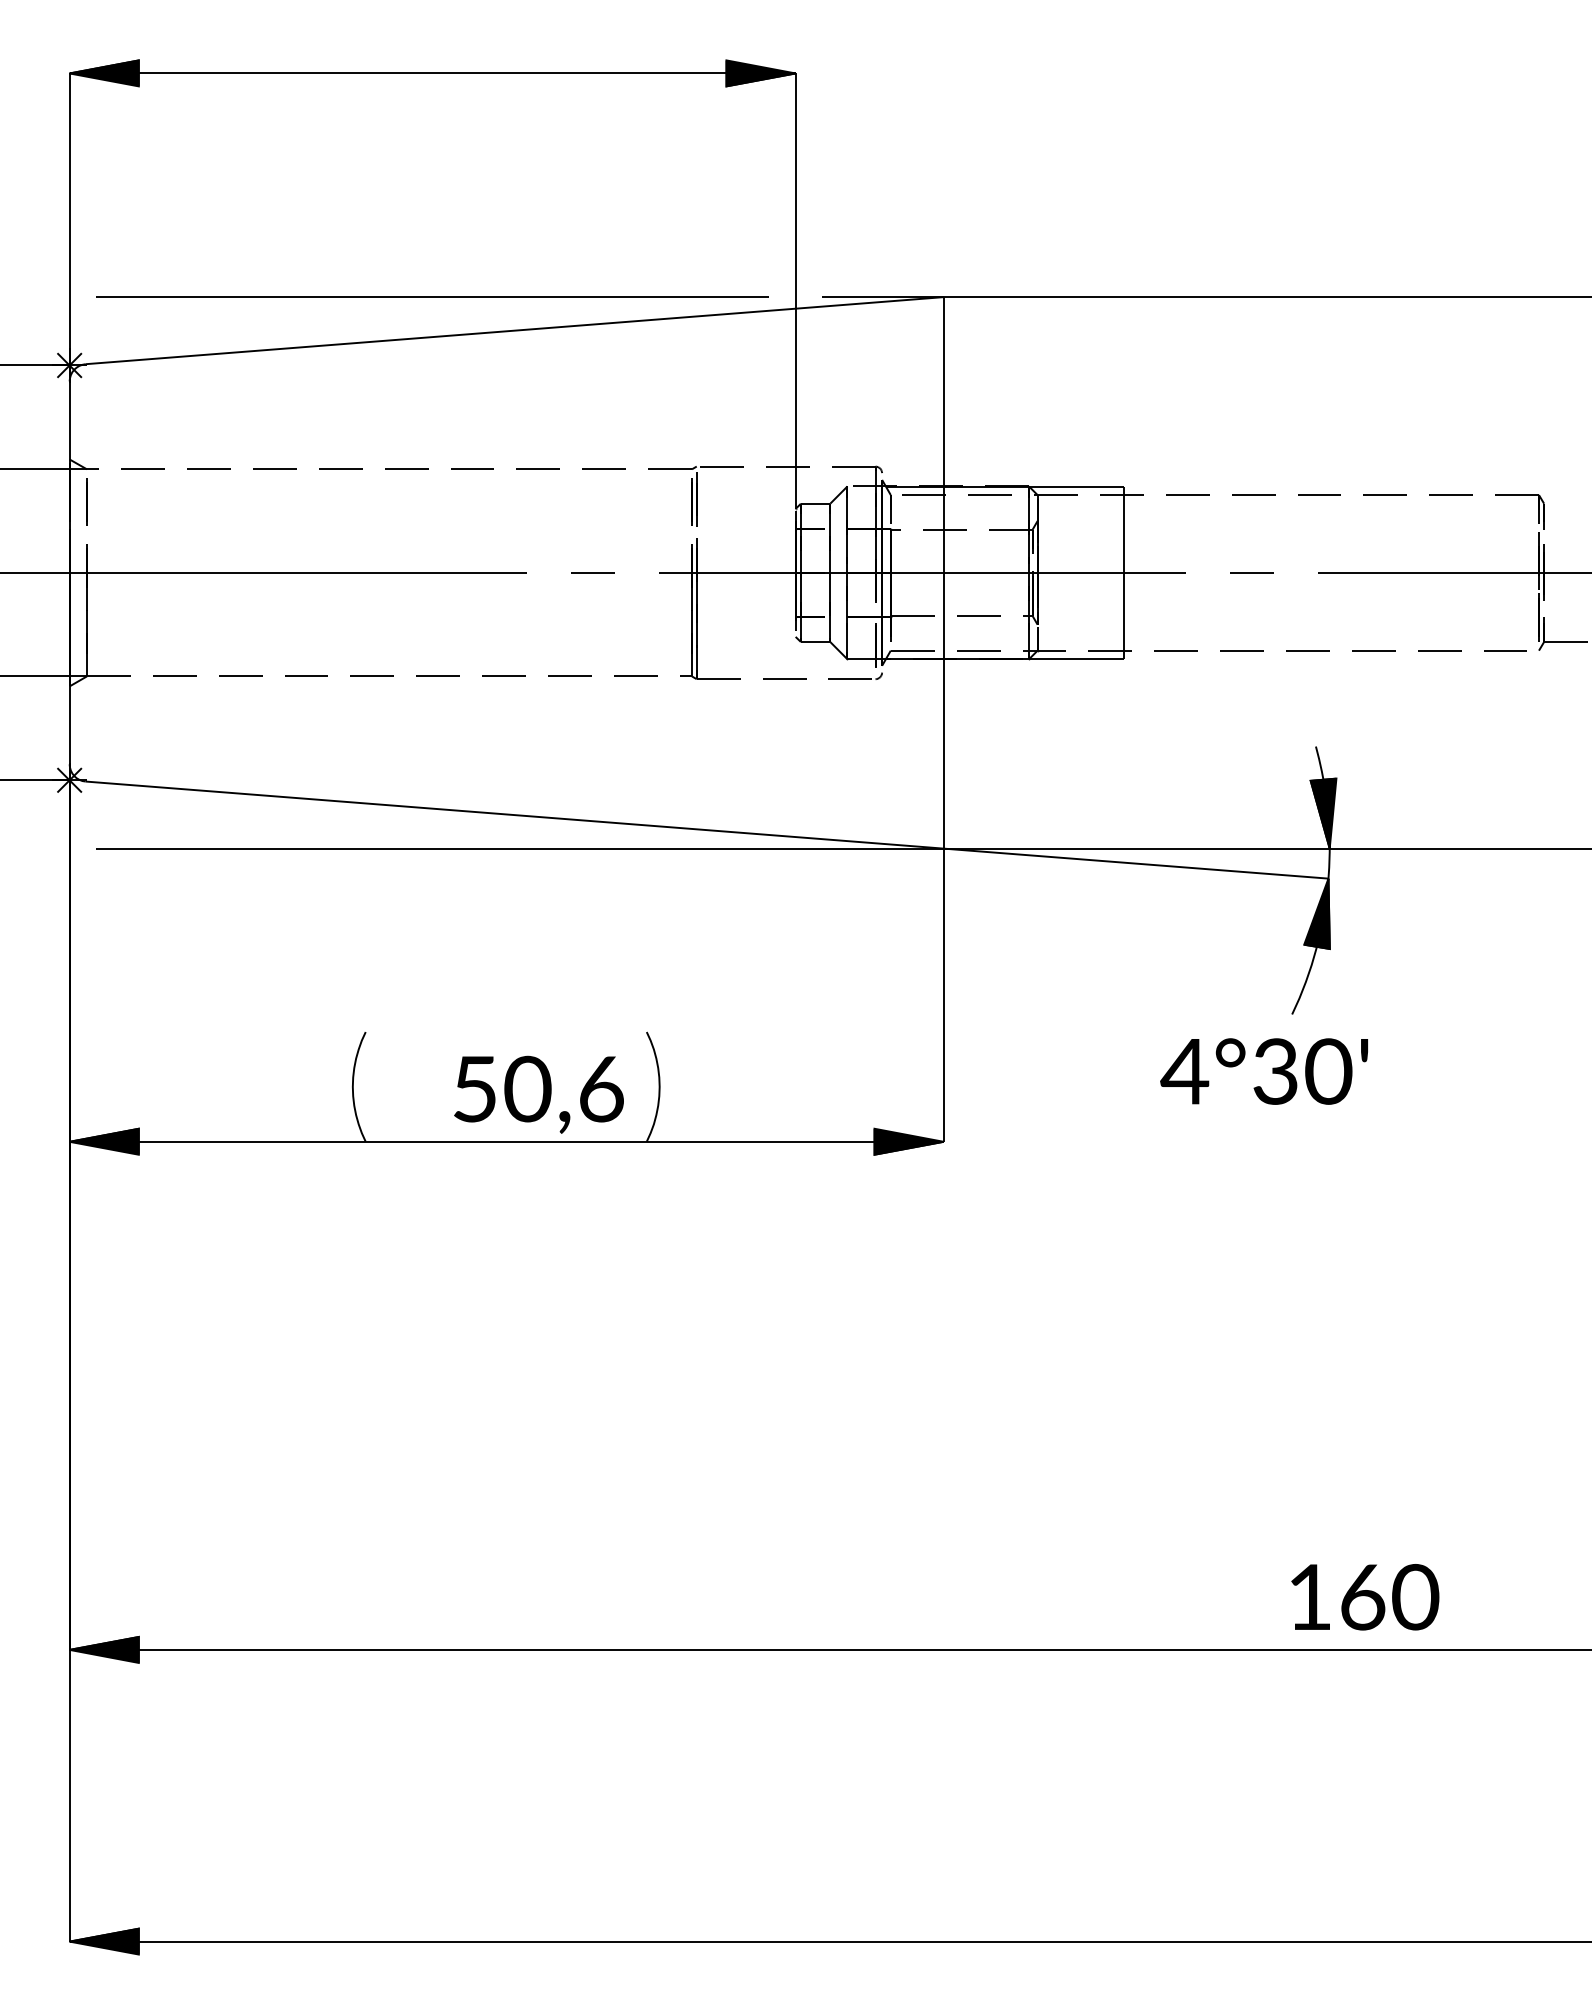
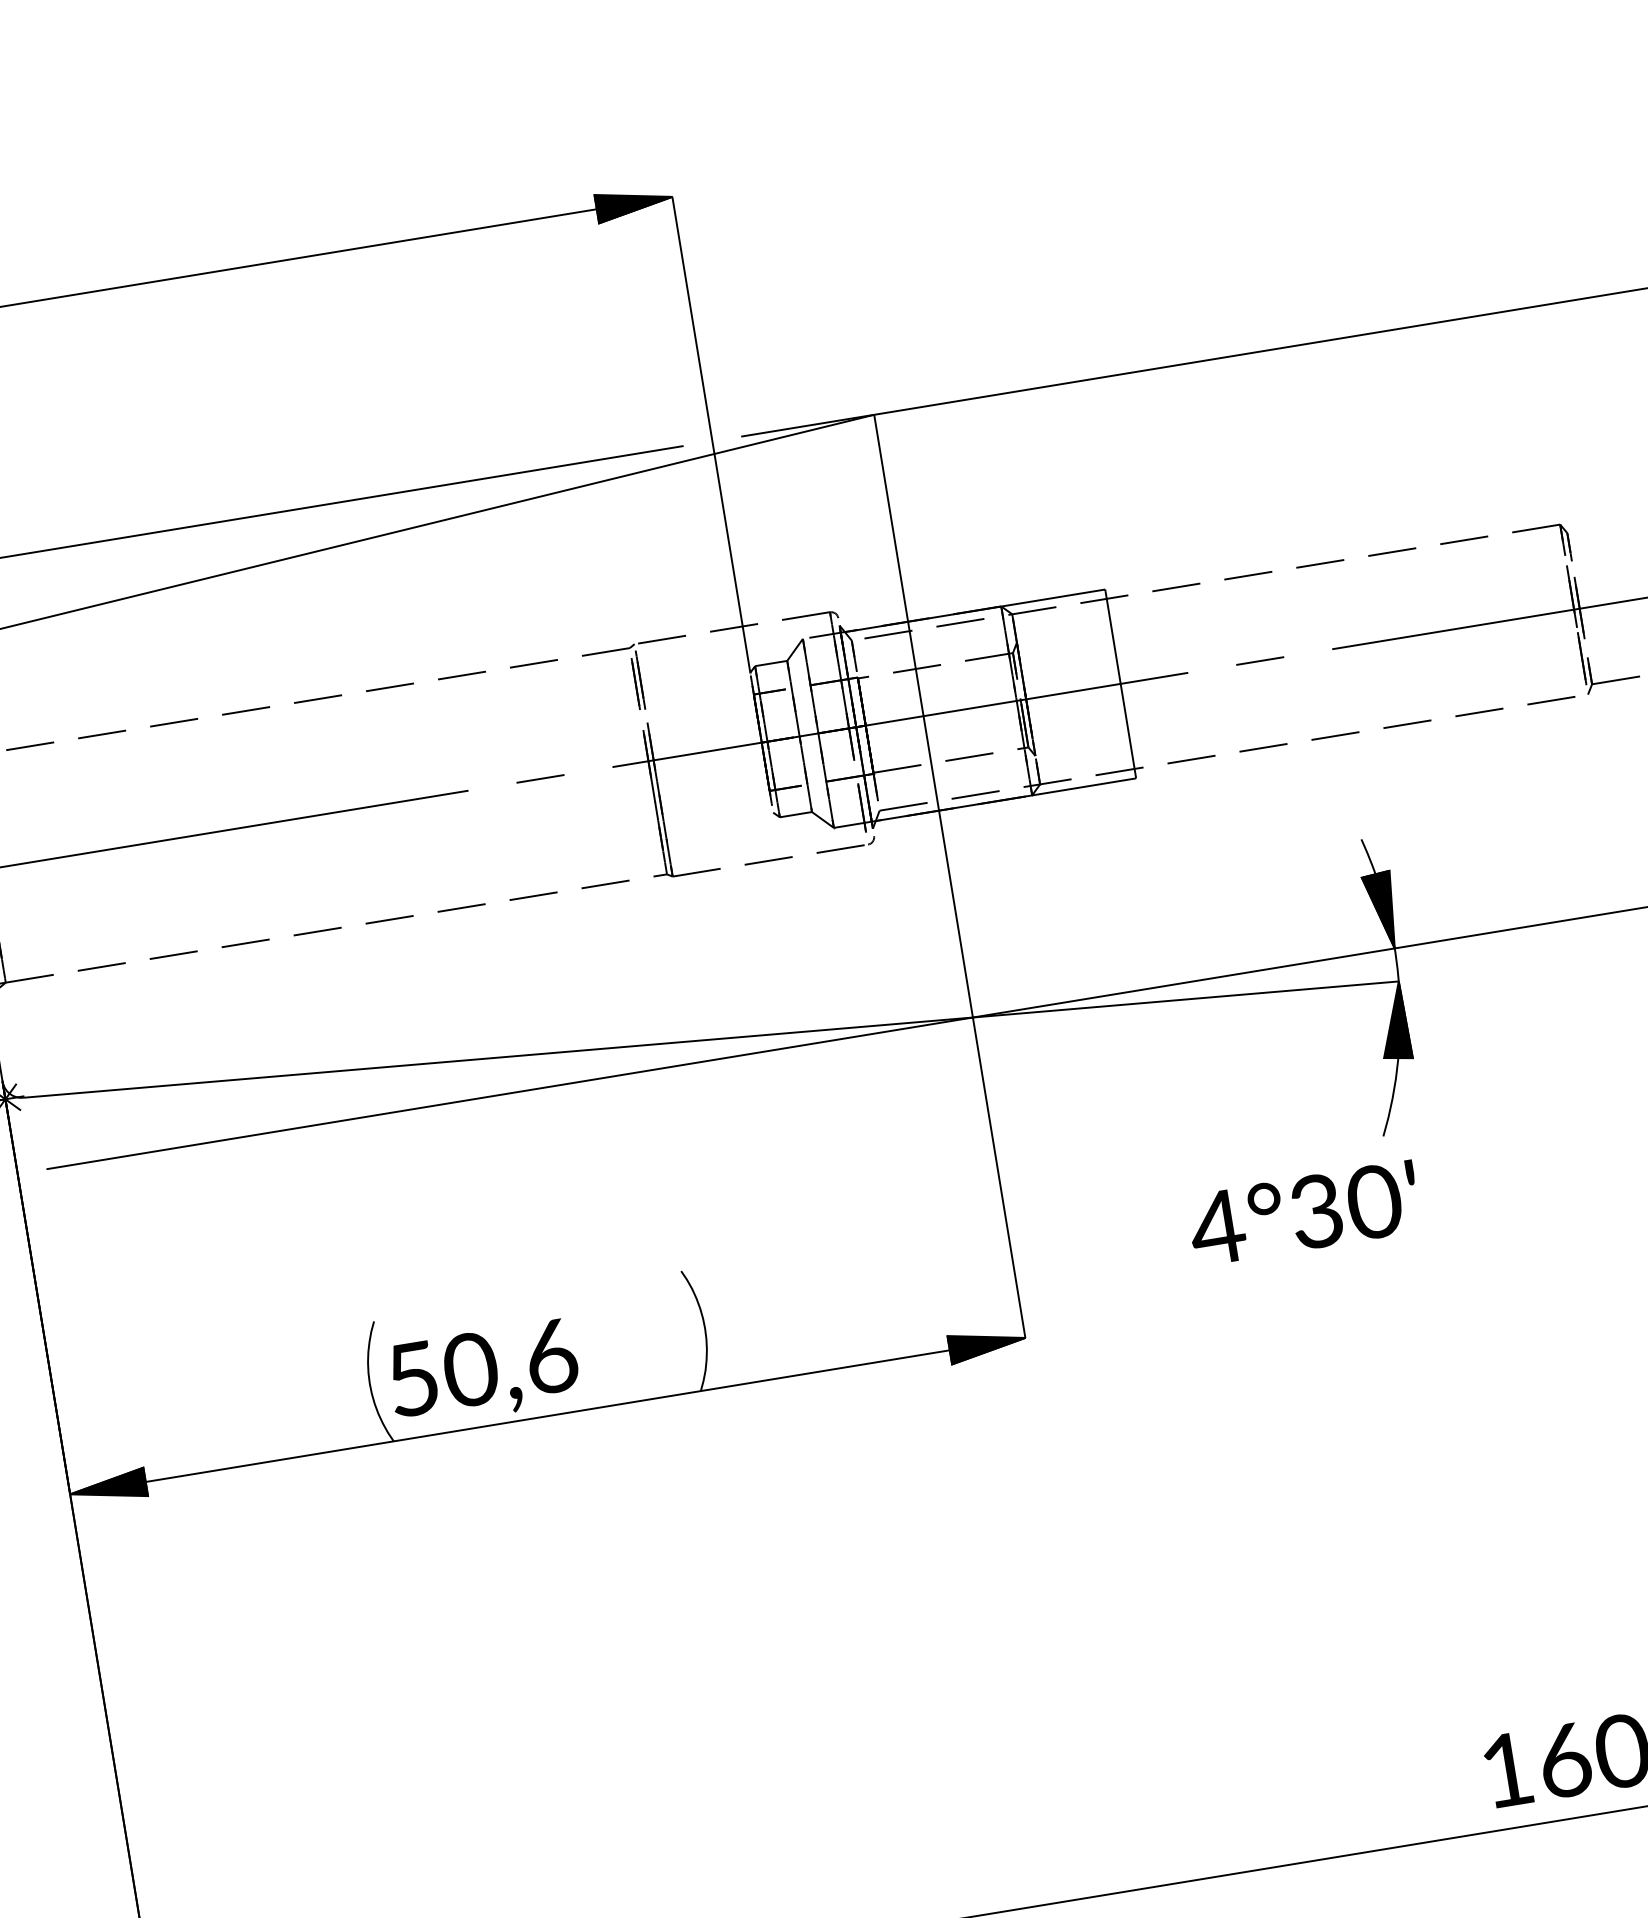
text: (1263, 1071) -> (1303, 1213), moved
text: (538, 1094) -> (483, 1373), moved

